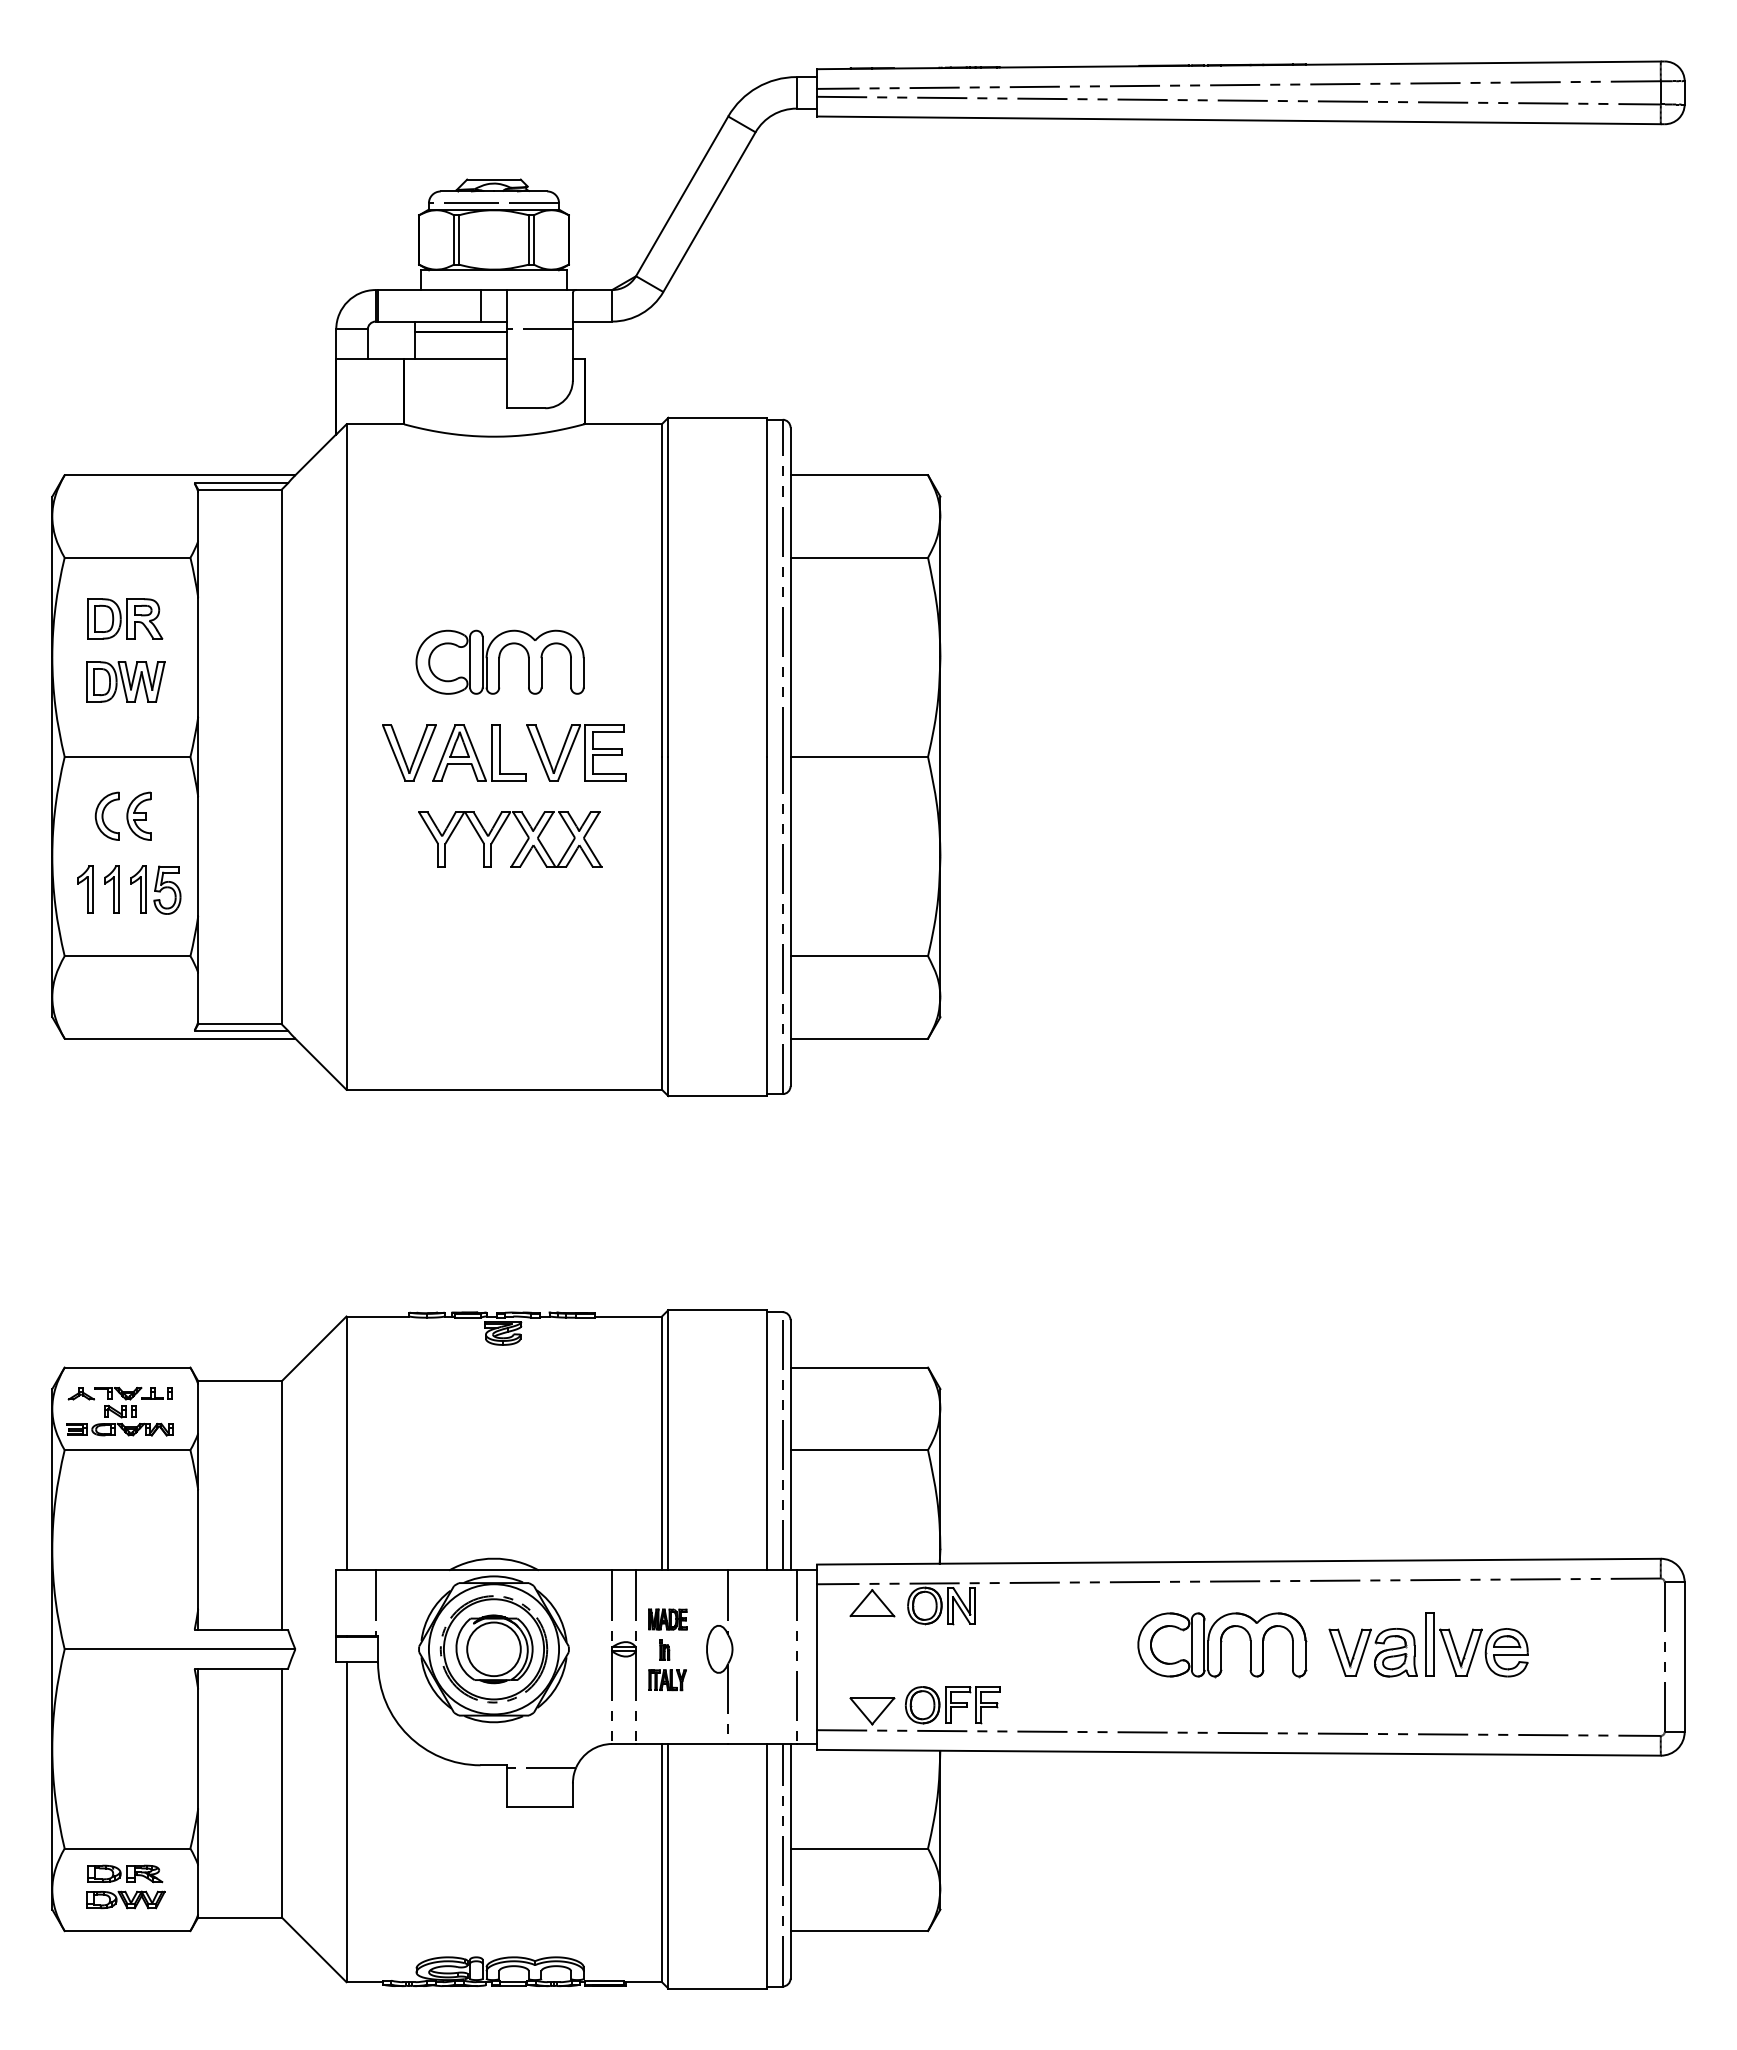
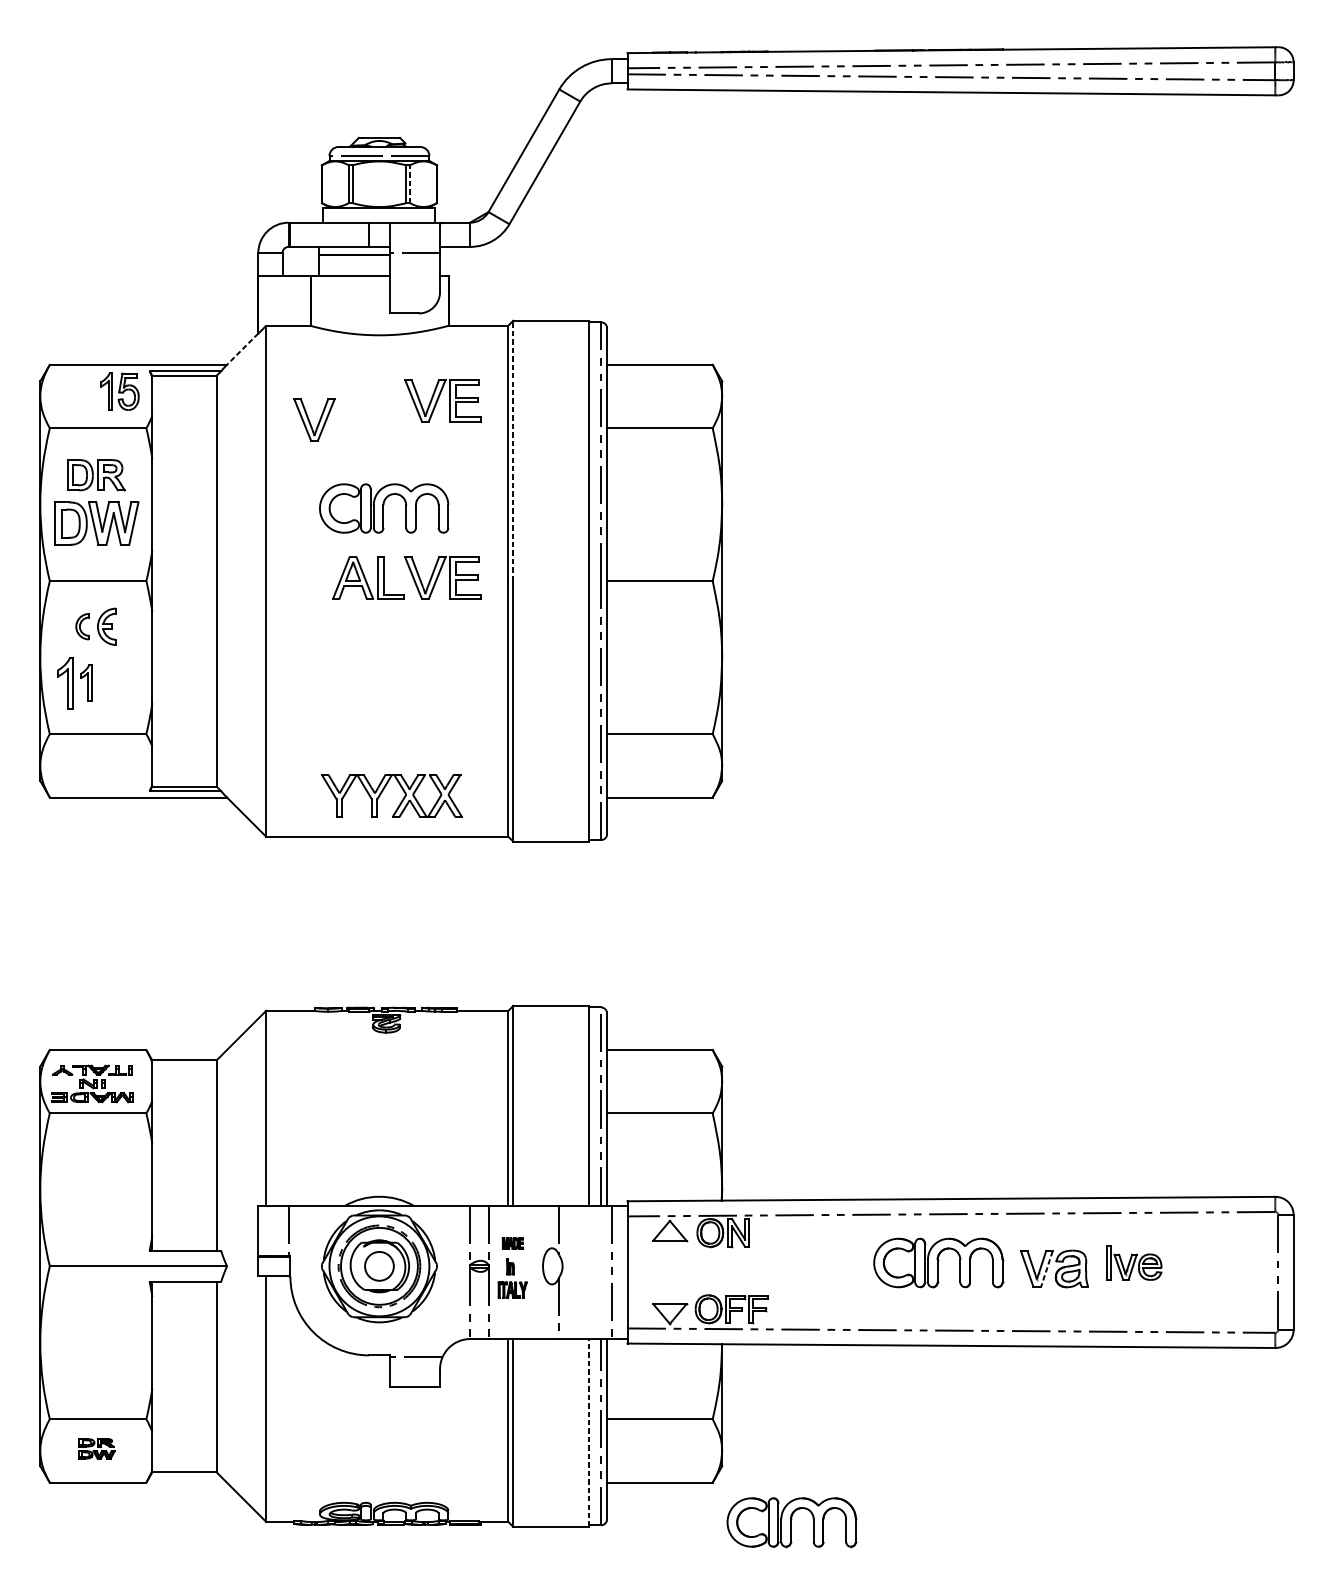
line: (533, 239) -> (409, 183), solid -> dashed
line: (315, 454) -> (242, 348), solid -> dashed
part: (576, 521) -> (442, 400), added
line: (668, 587) -> (513, 451), solid -> dashed
part: (125, 681) -> (96, 523), size x1.4
part: (415, 753) -> (319, 420), moved
part: (106, 815) -> (81, 626), size x0.7
part: (499, 832) -> (383, 790), moved
part: (85, 889) -> (65, 682), size x1.4
part: (155, 889) -> (119, 391), moved
part: (667, 1619) -> (512, 1243), size x0.7
part: (1476, 1644) -> (1133, 1262), size x0.7
circle: (493, 1649) -> (379, 1266), size x0.7
line: (1363, 1653) -> (1047, 1269), solid -> dashed
line: (766, 1865) -> (588, 1432), solid -> dashed
part: (125, 1886) -> (96, 1448), size x0.6
part: (1031, 1983) -> (792, 1522), added

